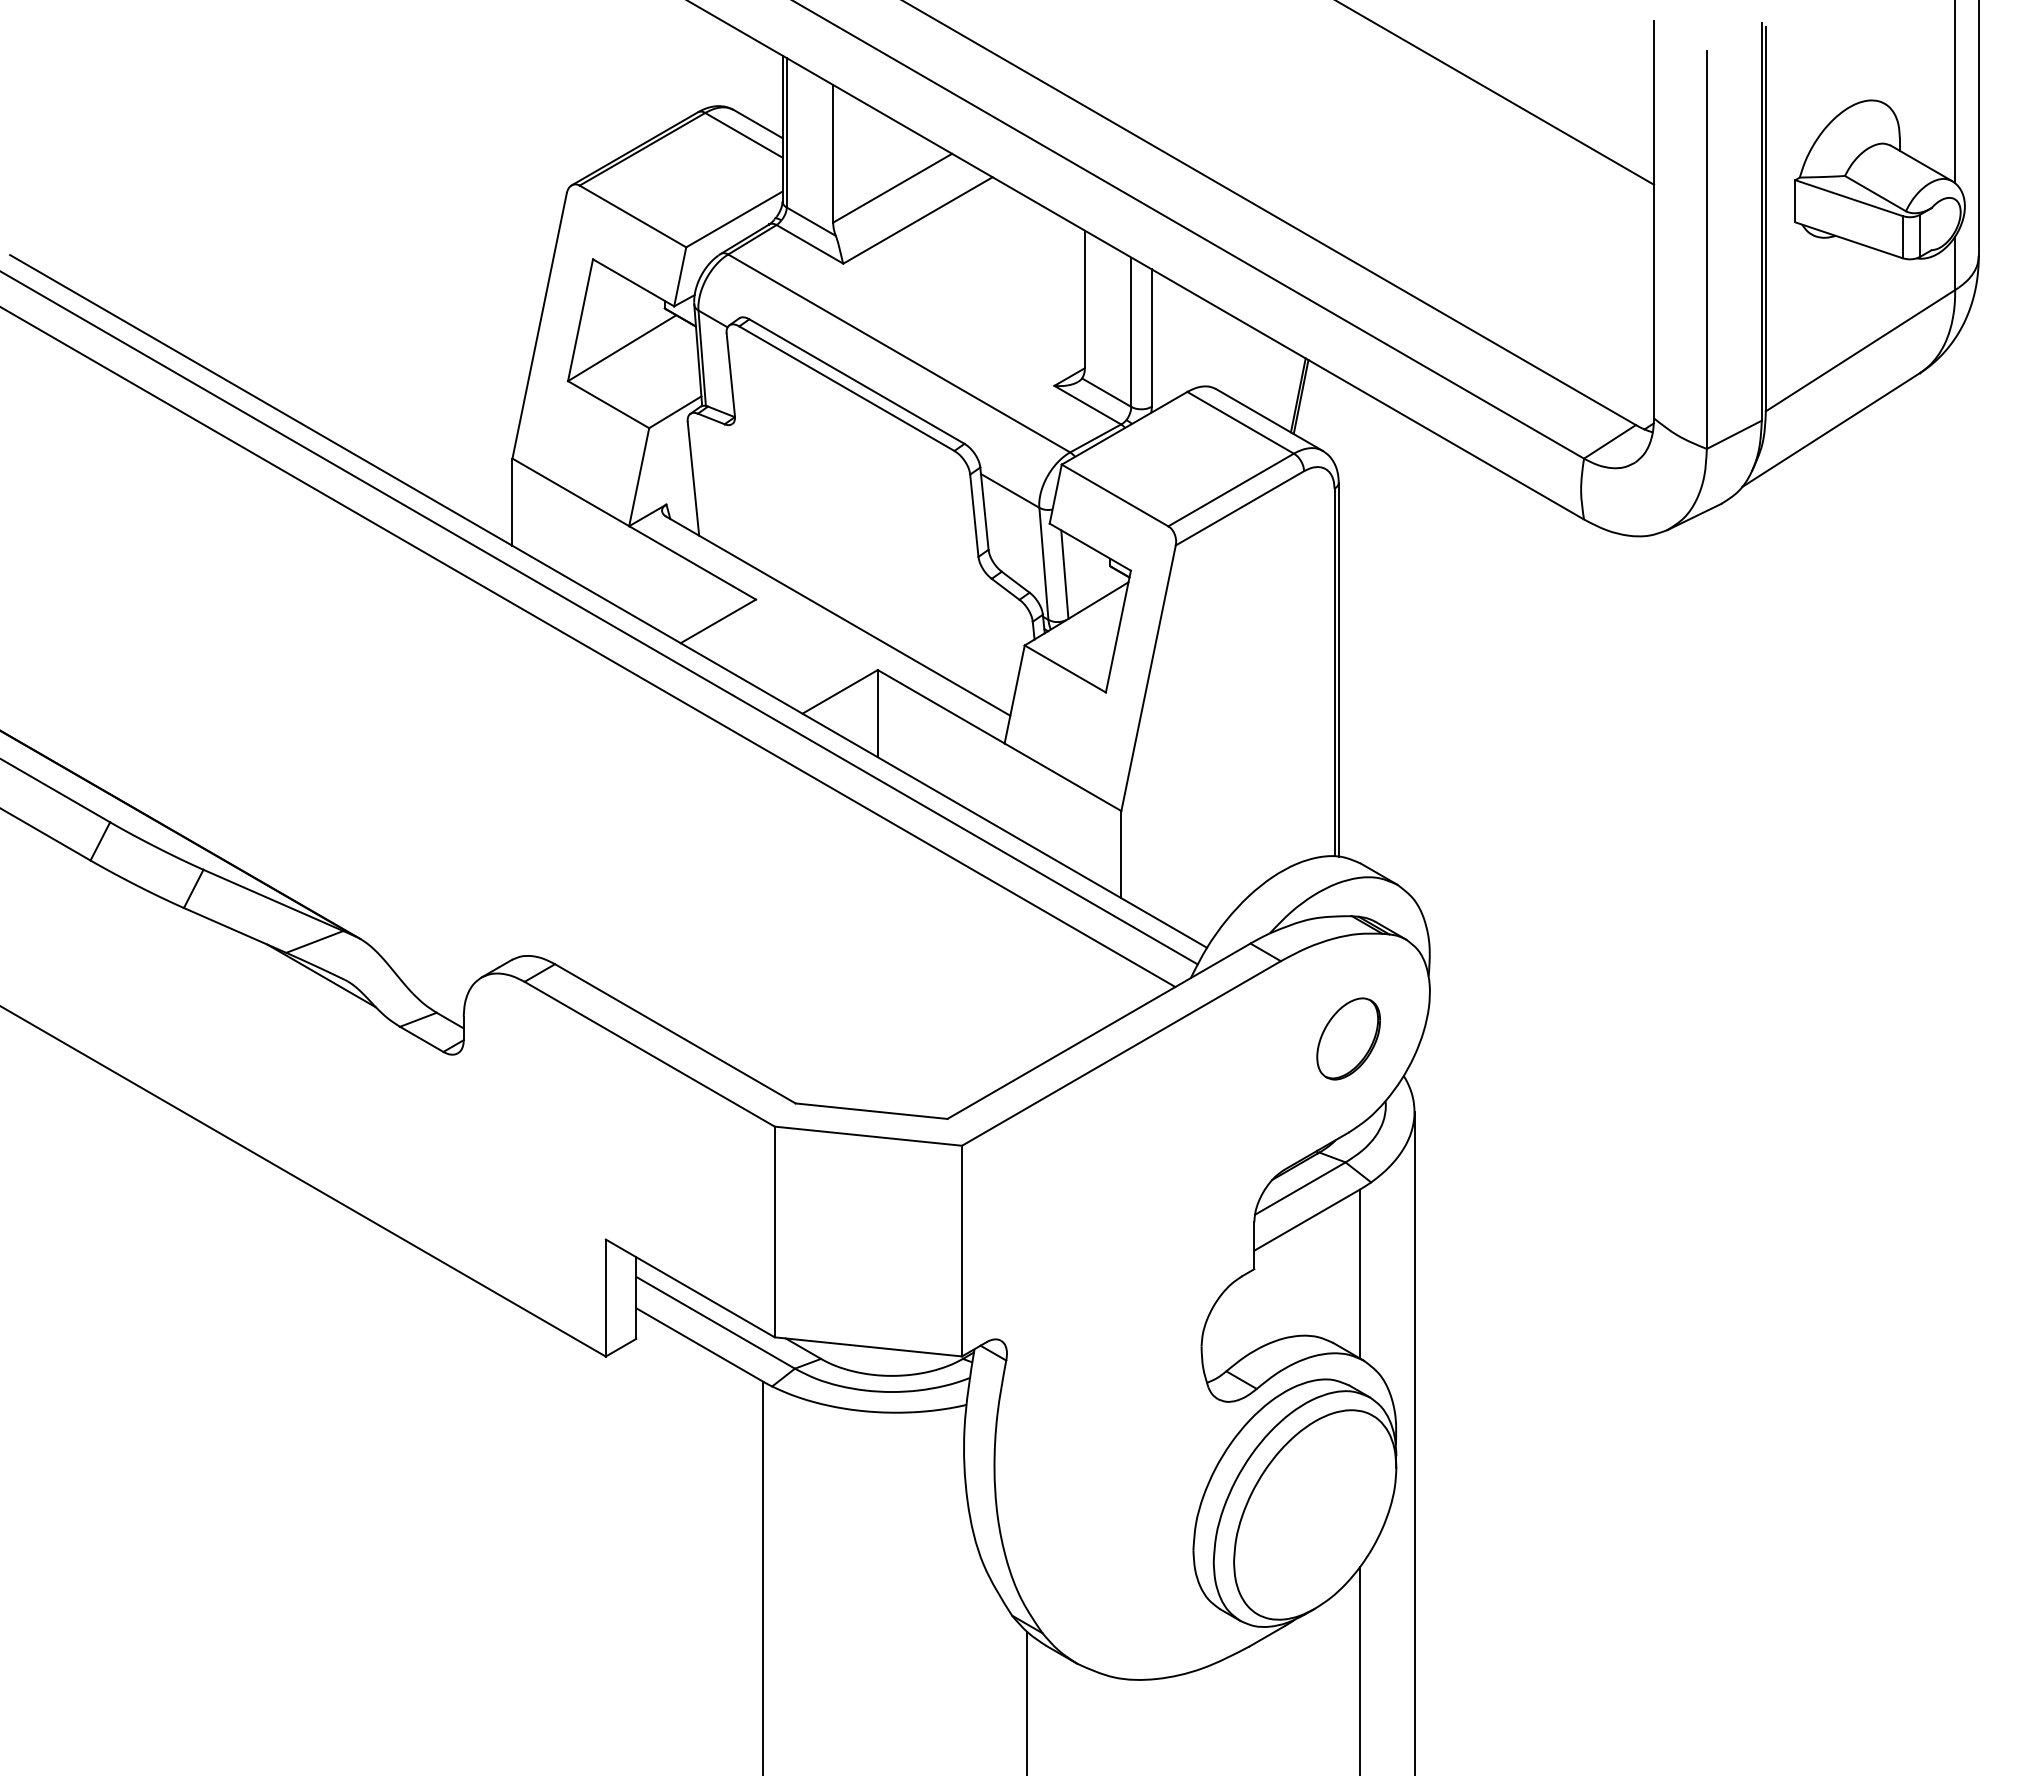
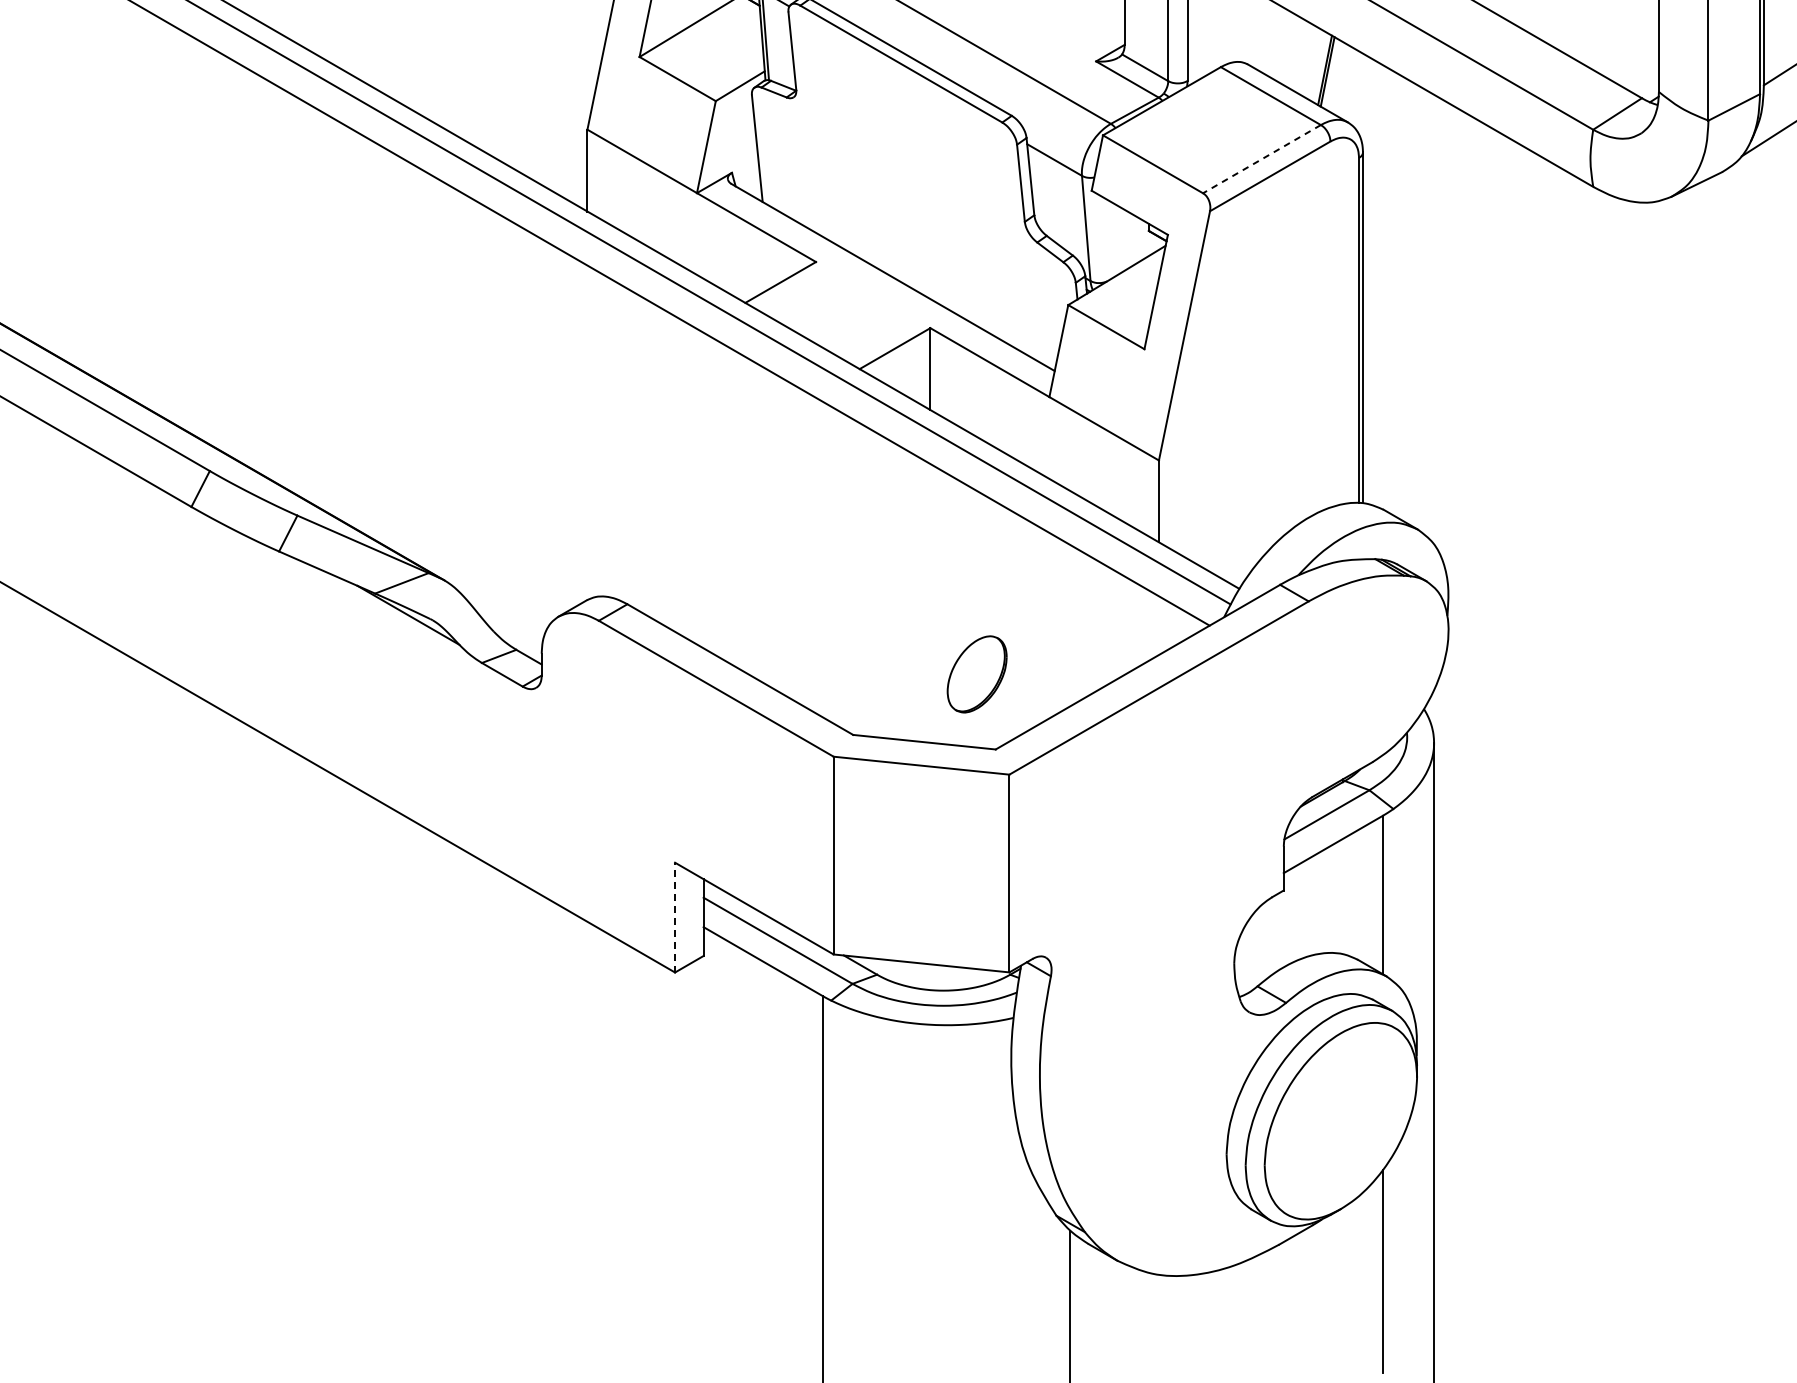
line: (1231, 490) -> (1262, 159), solid -> dashed
line: (1064, 574) -> (1105, 238), removed
part: (1348, 1038) -> (976, 673), moved
line: (605, 1298) -> (674, 918), solid -> dashed

